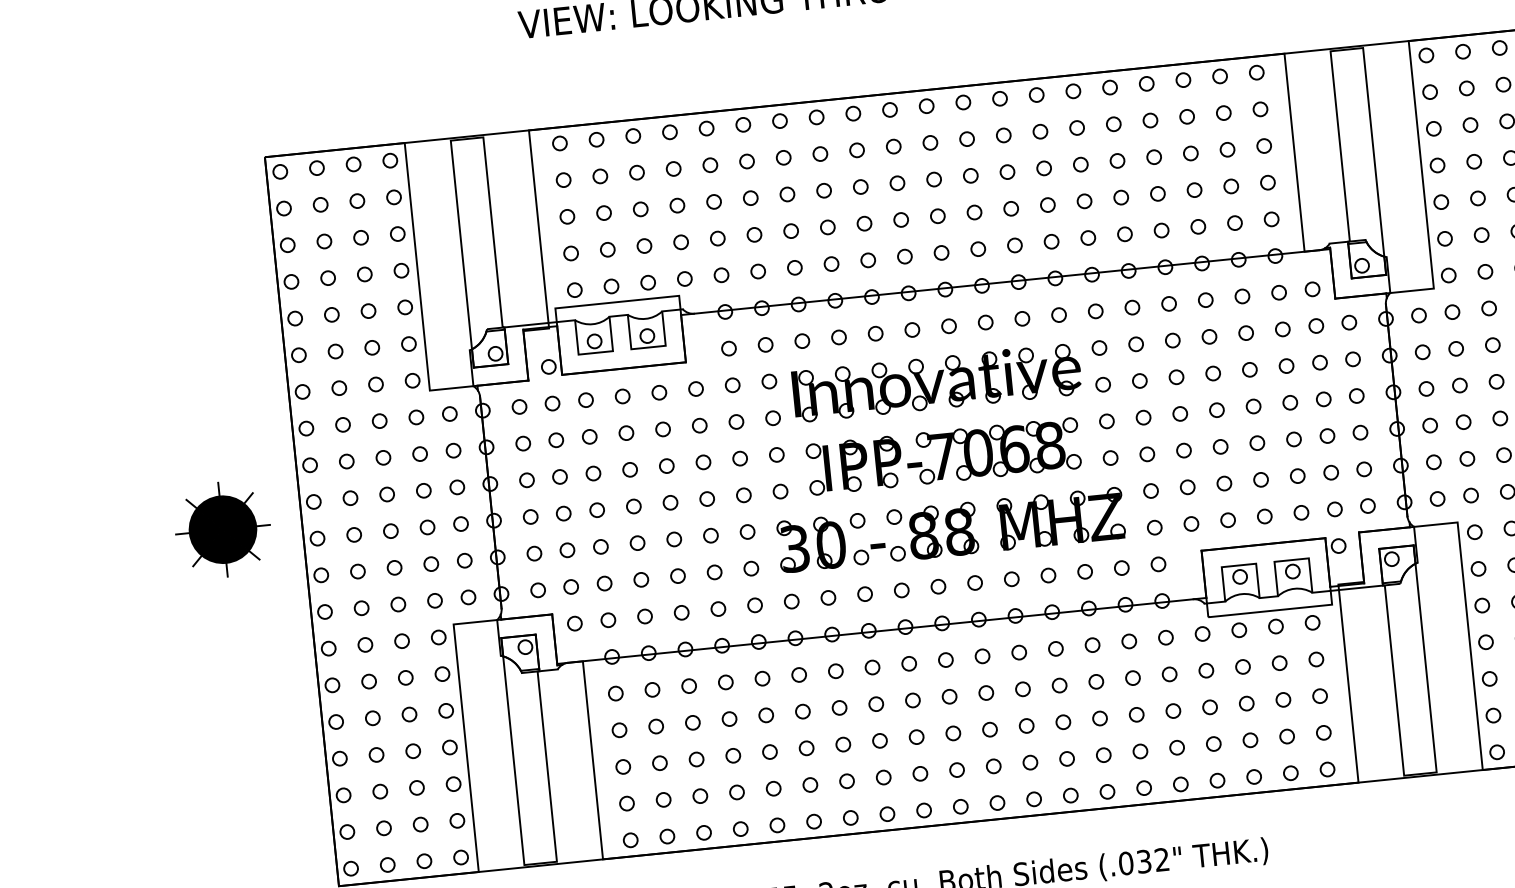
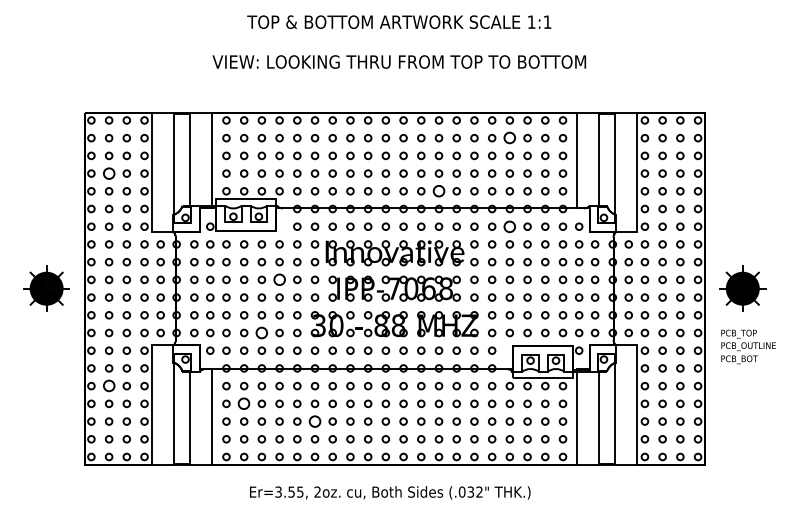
circle: (1149, 121) -> (509, 138), size x1.6
circle: (1013, 245) -> (438, 191), size x1.6
circle: (326, 278) -> (108, 173), size x1.6
circle: (1168, 303) -> (509, 226), size x1.6
circle: (703, 461) -> (279, 279), size x1.6
circle: (677, 575) -> (261, 332), size x1.6
circle: (371, 719) -> (108, 386), size x1.6
circle: (656, 725) -> (244, 403), size x1.6
circle: (805, 748) -> (314, 421), size x1.6

